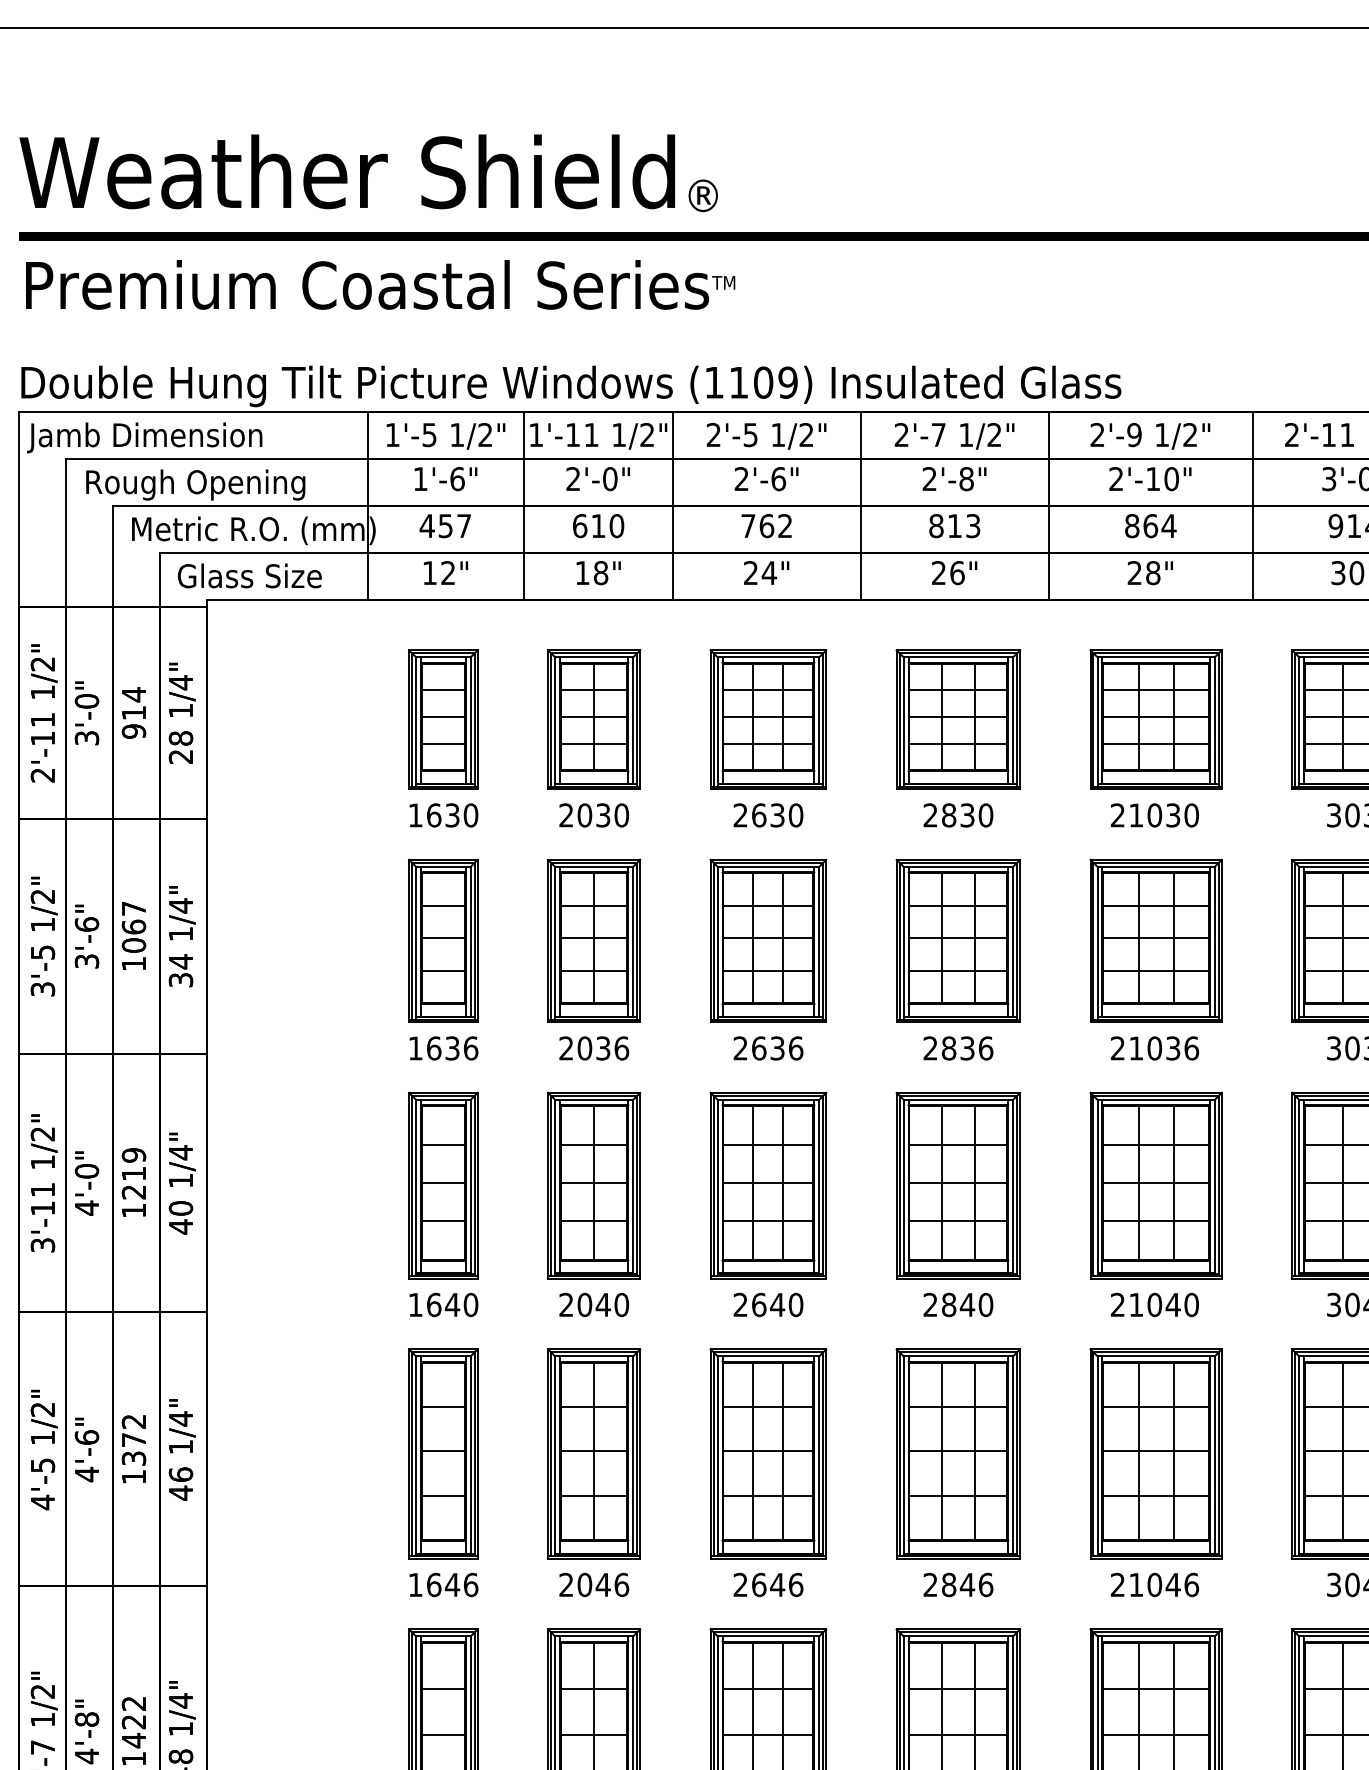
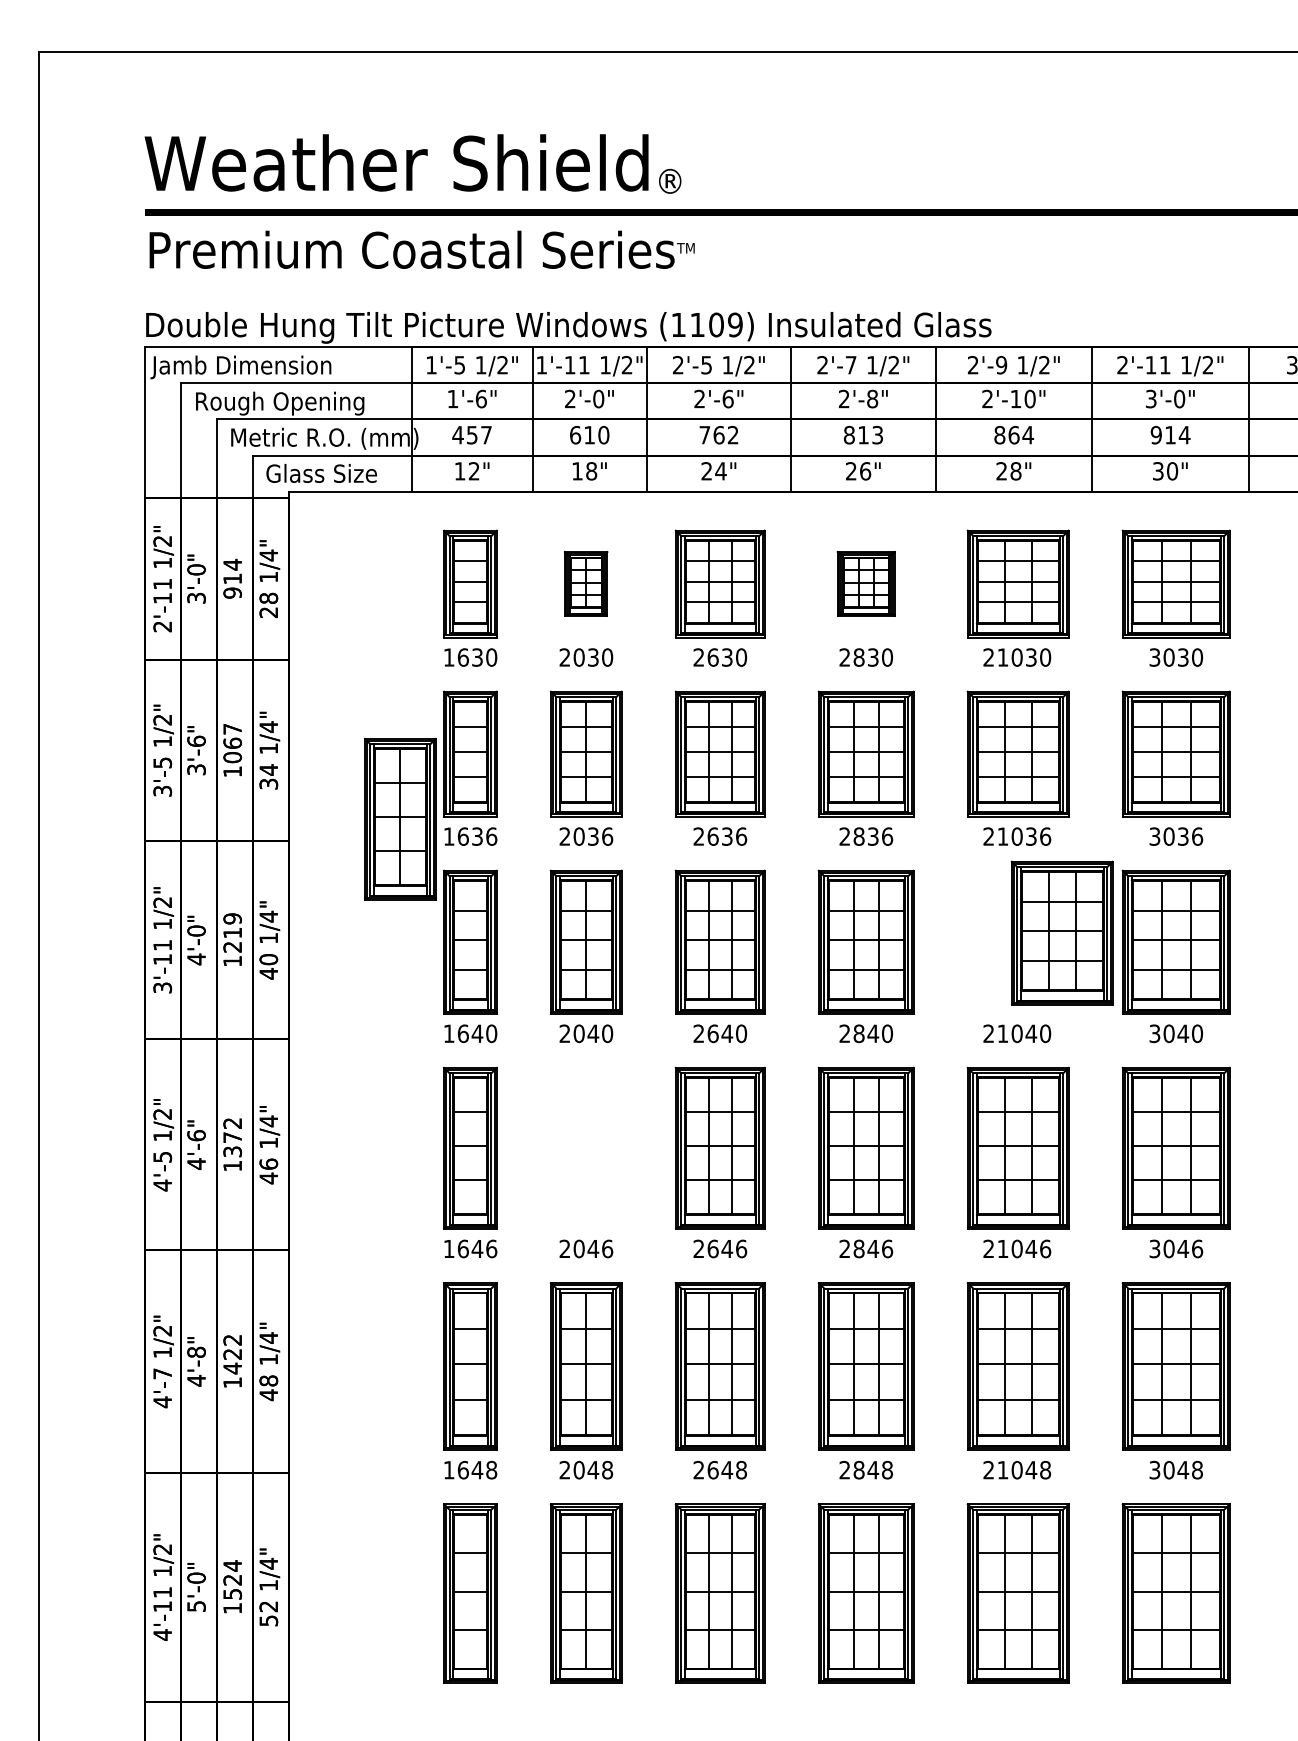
part: (593, 719) -> (585, 583), size x0.6
part: (957, 719) -> (865, 583), size x0.6
part: (1155, 1184) -> (1061, 932), moved
part: (594, 1452) -> (400, 818), moved

